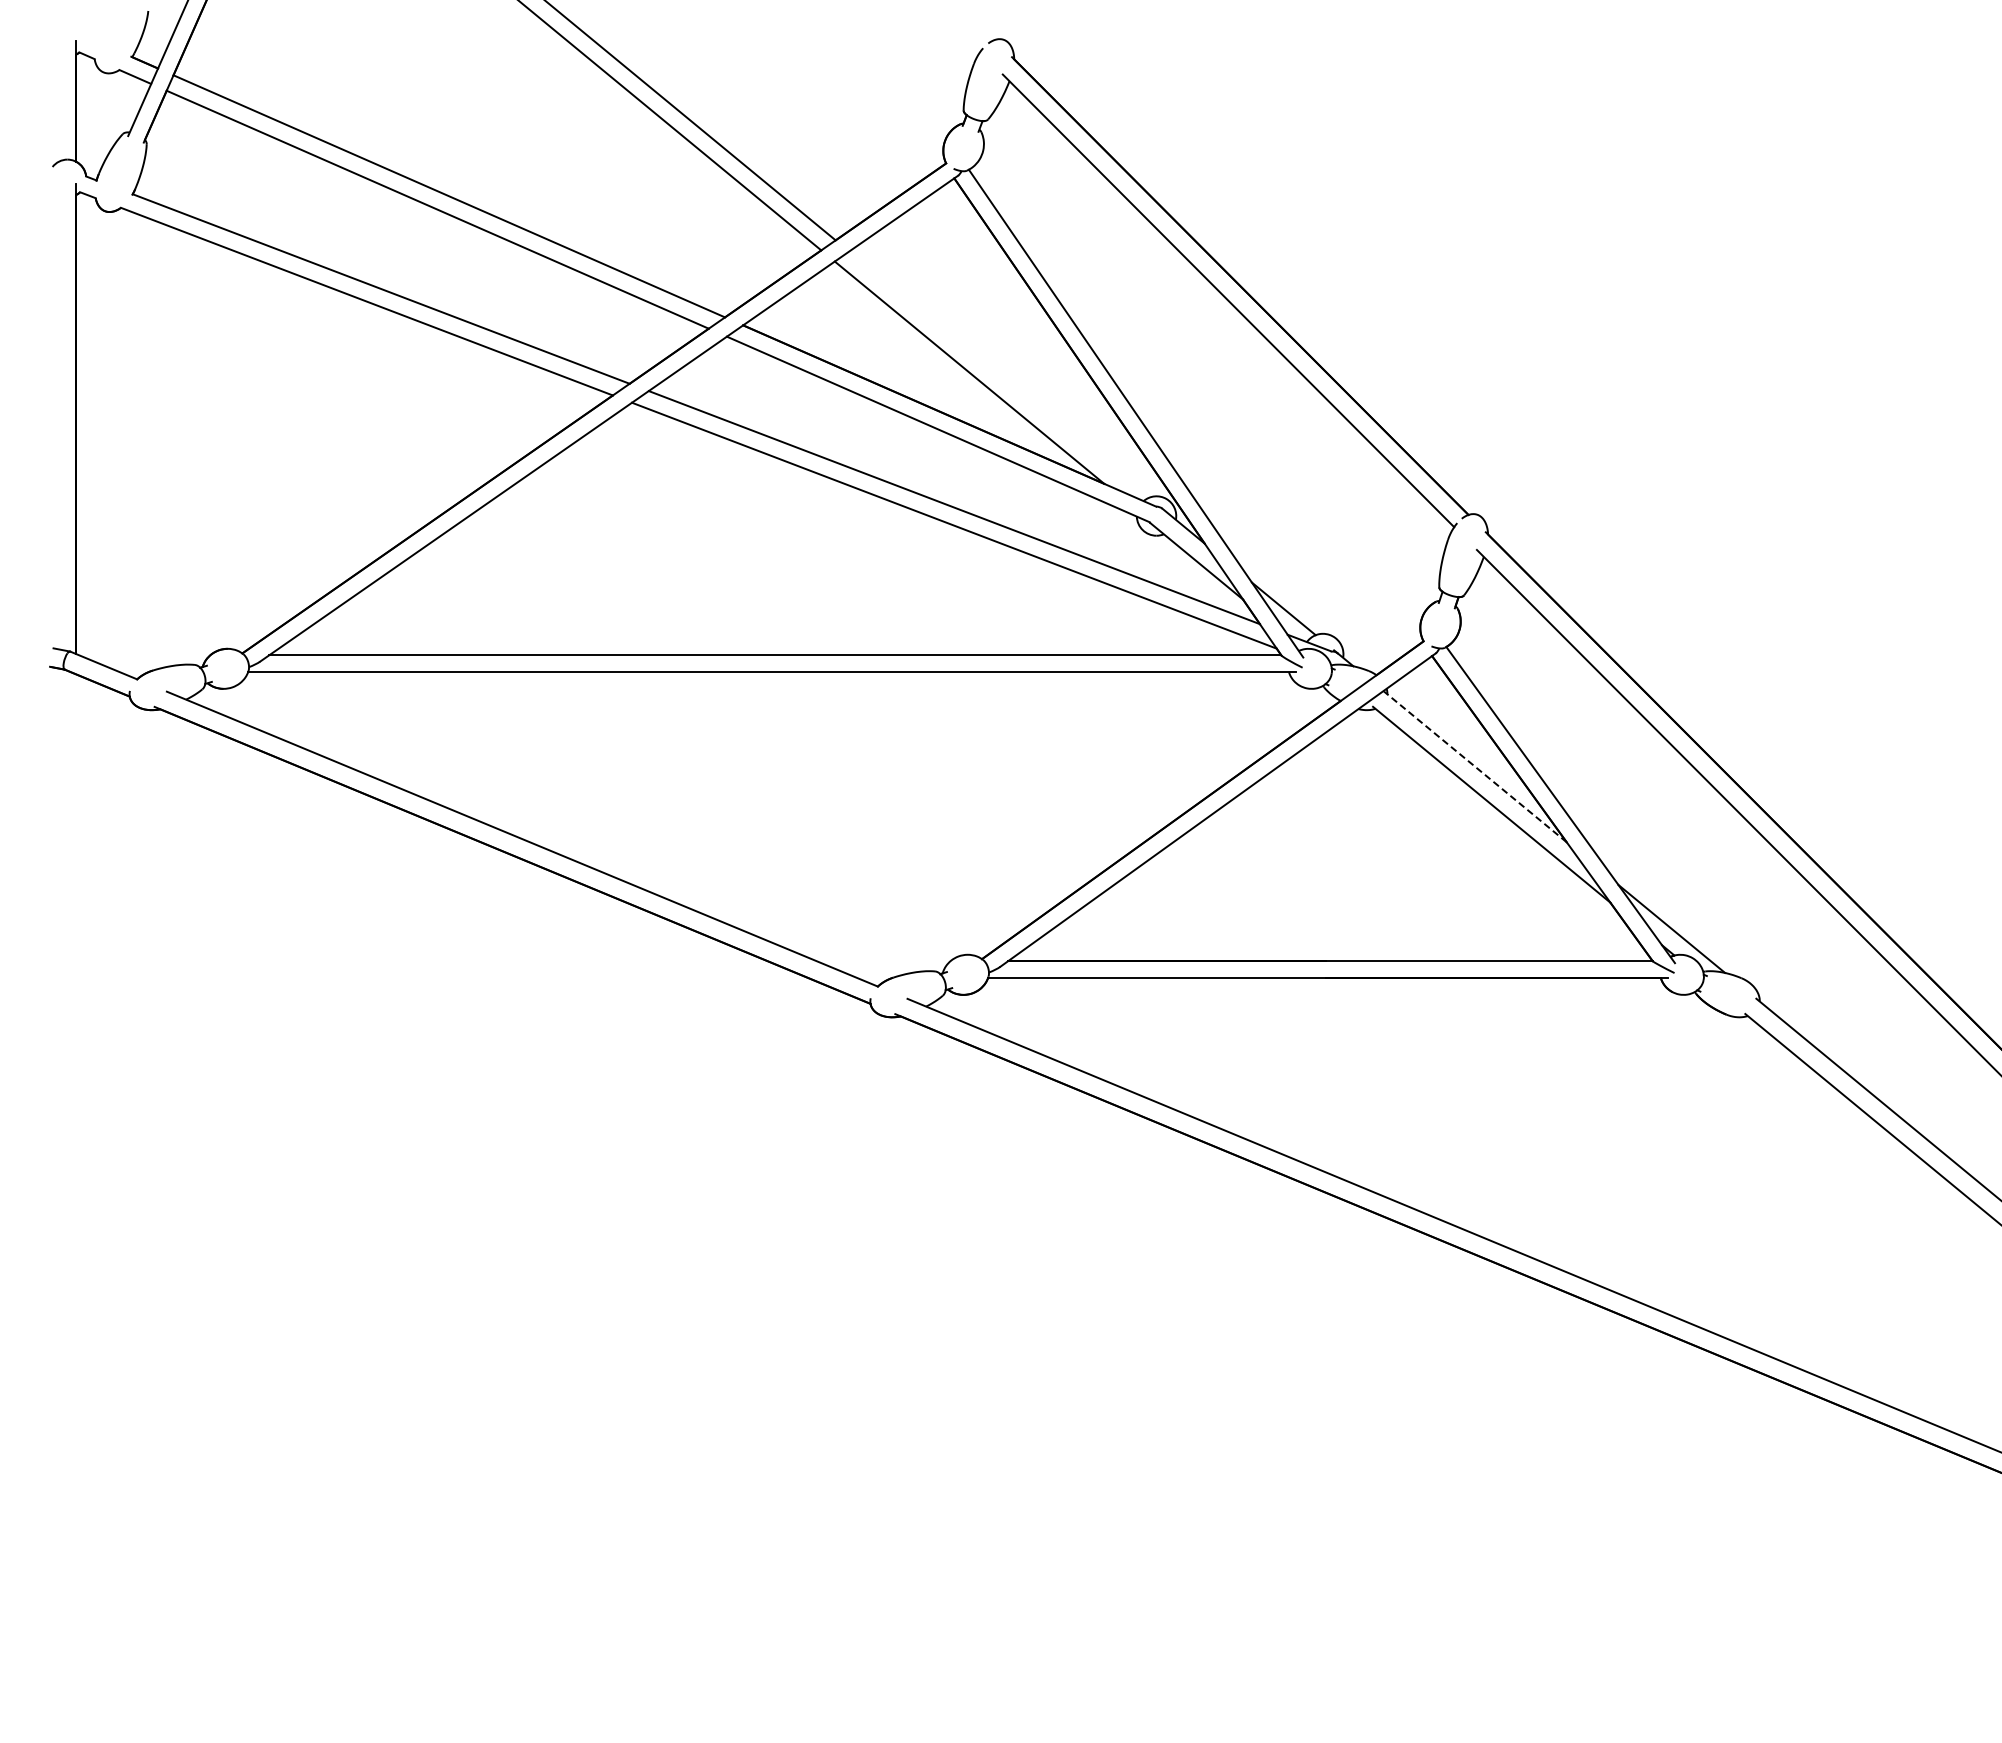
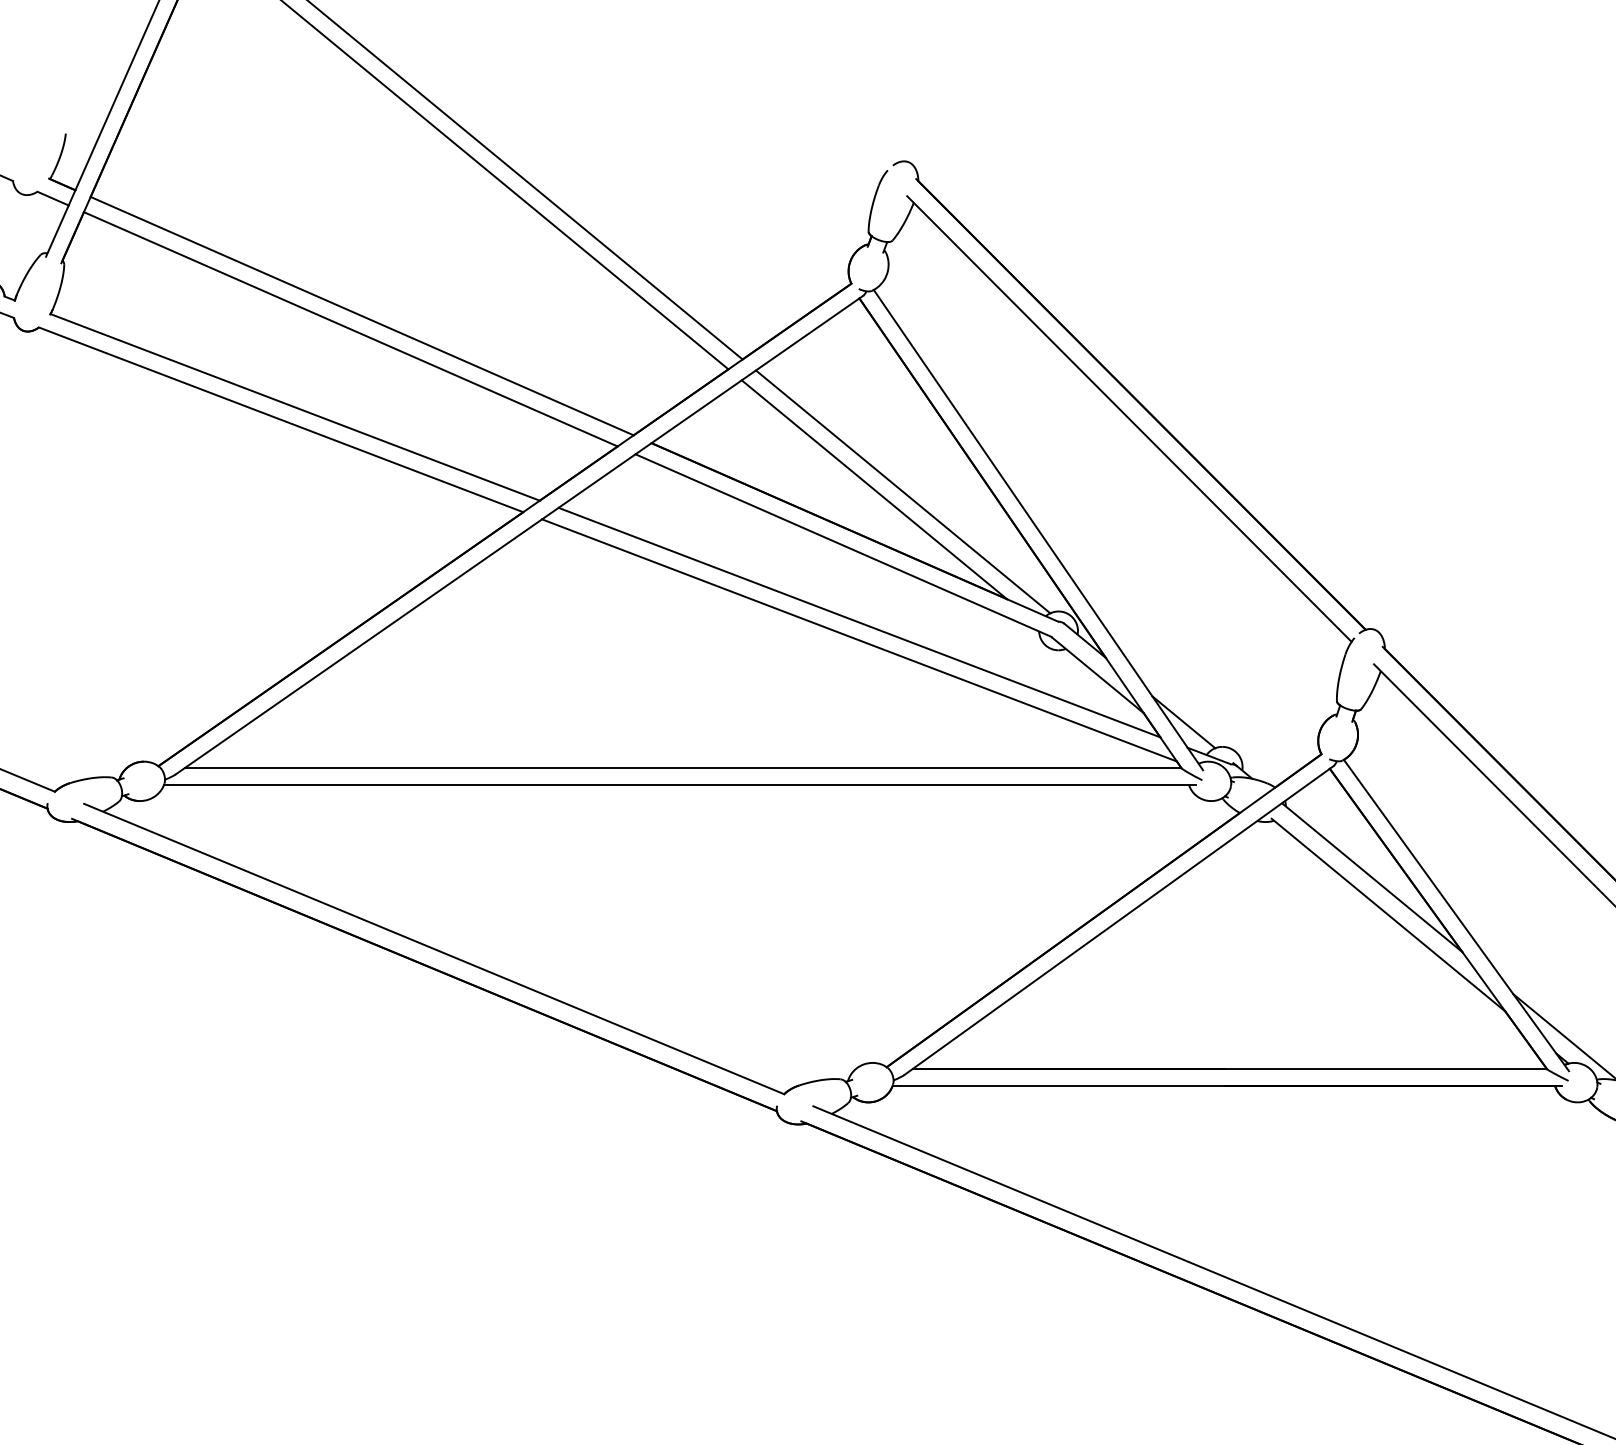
line: (998, 374) -> (902, 491), added
line: (1474, 766) -> (1371, 877), dashed -> solid

